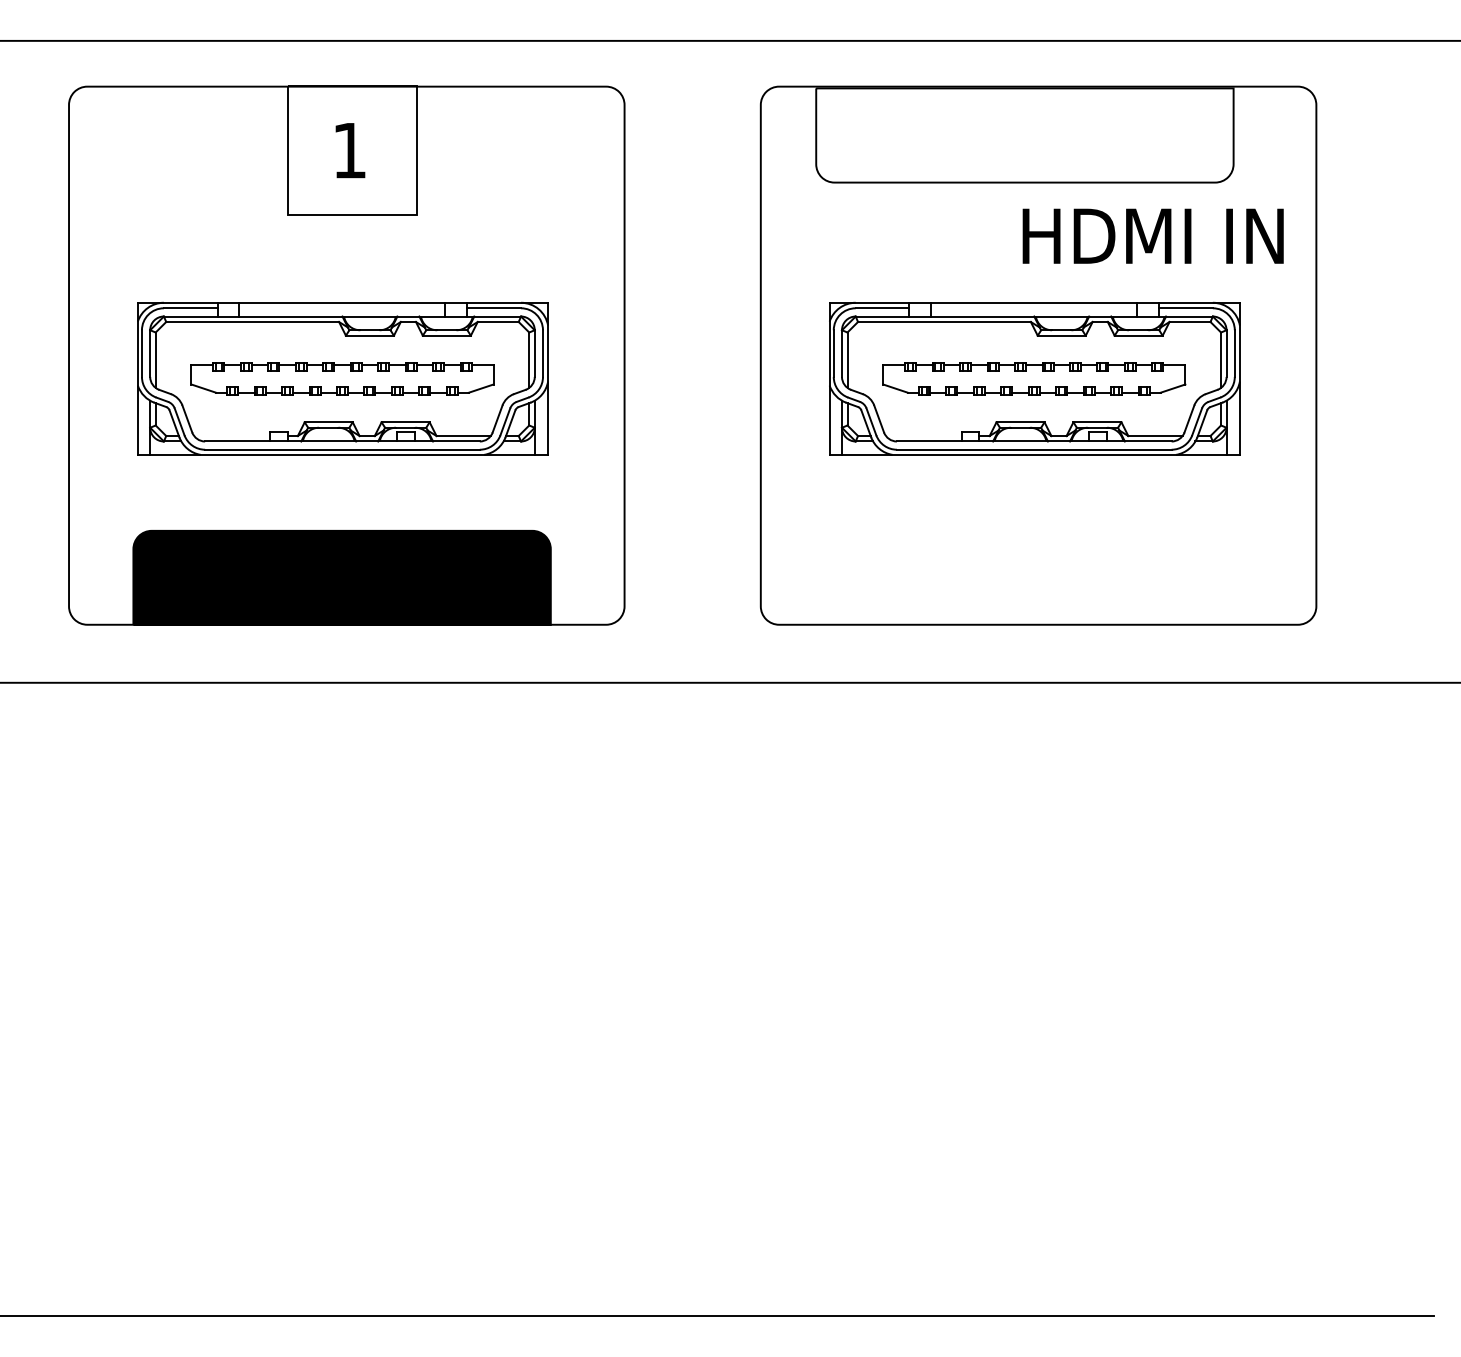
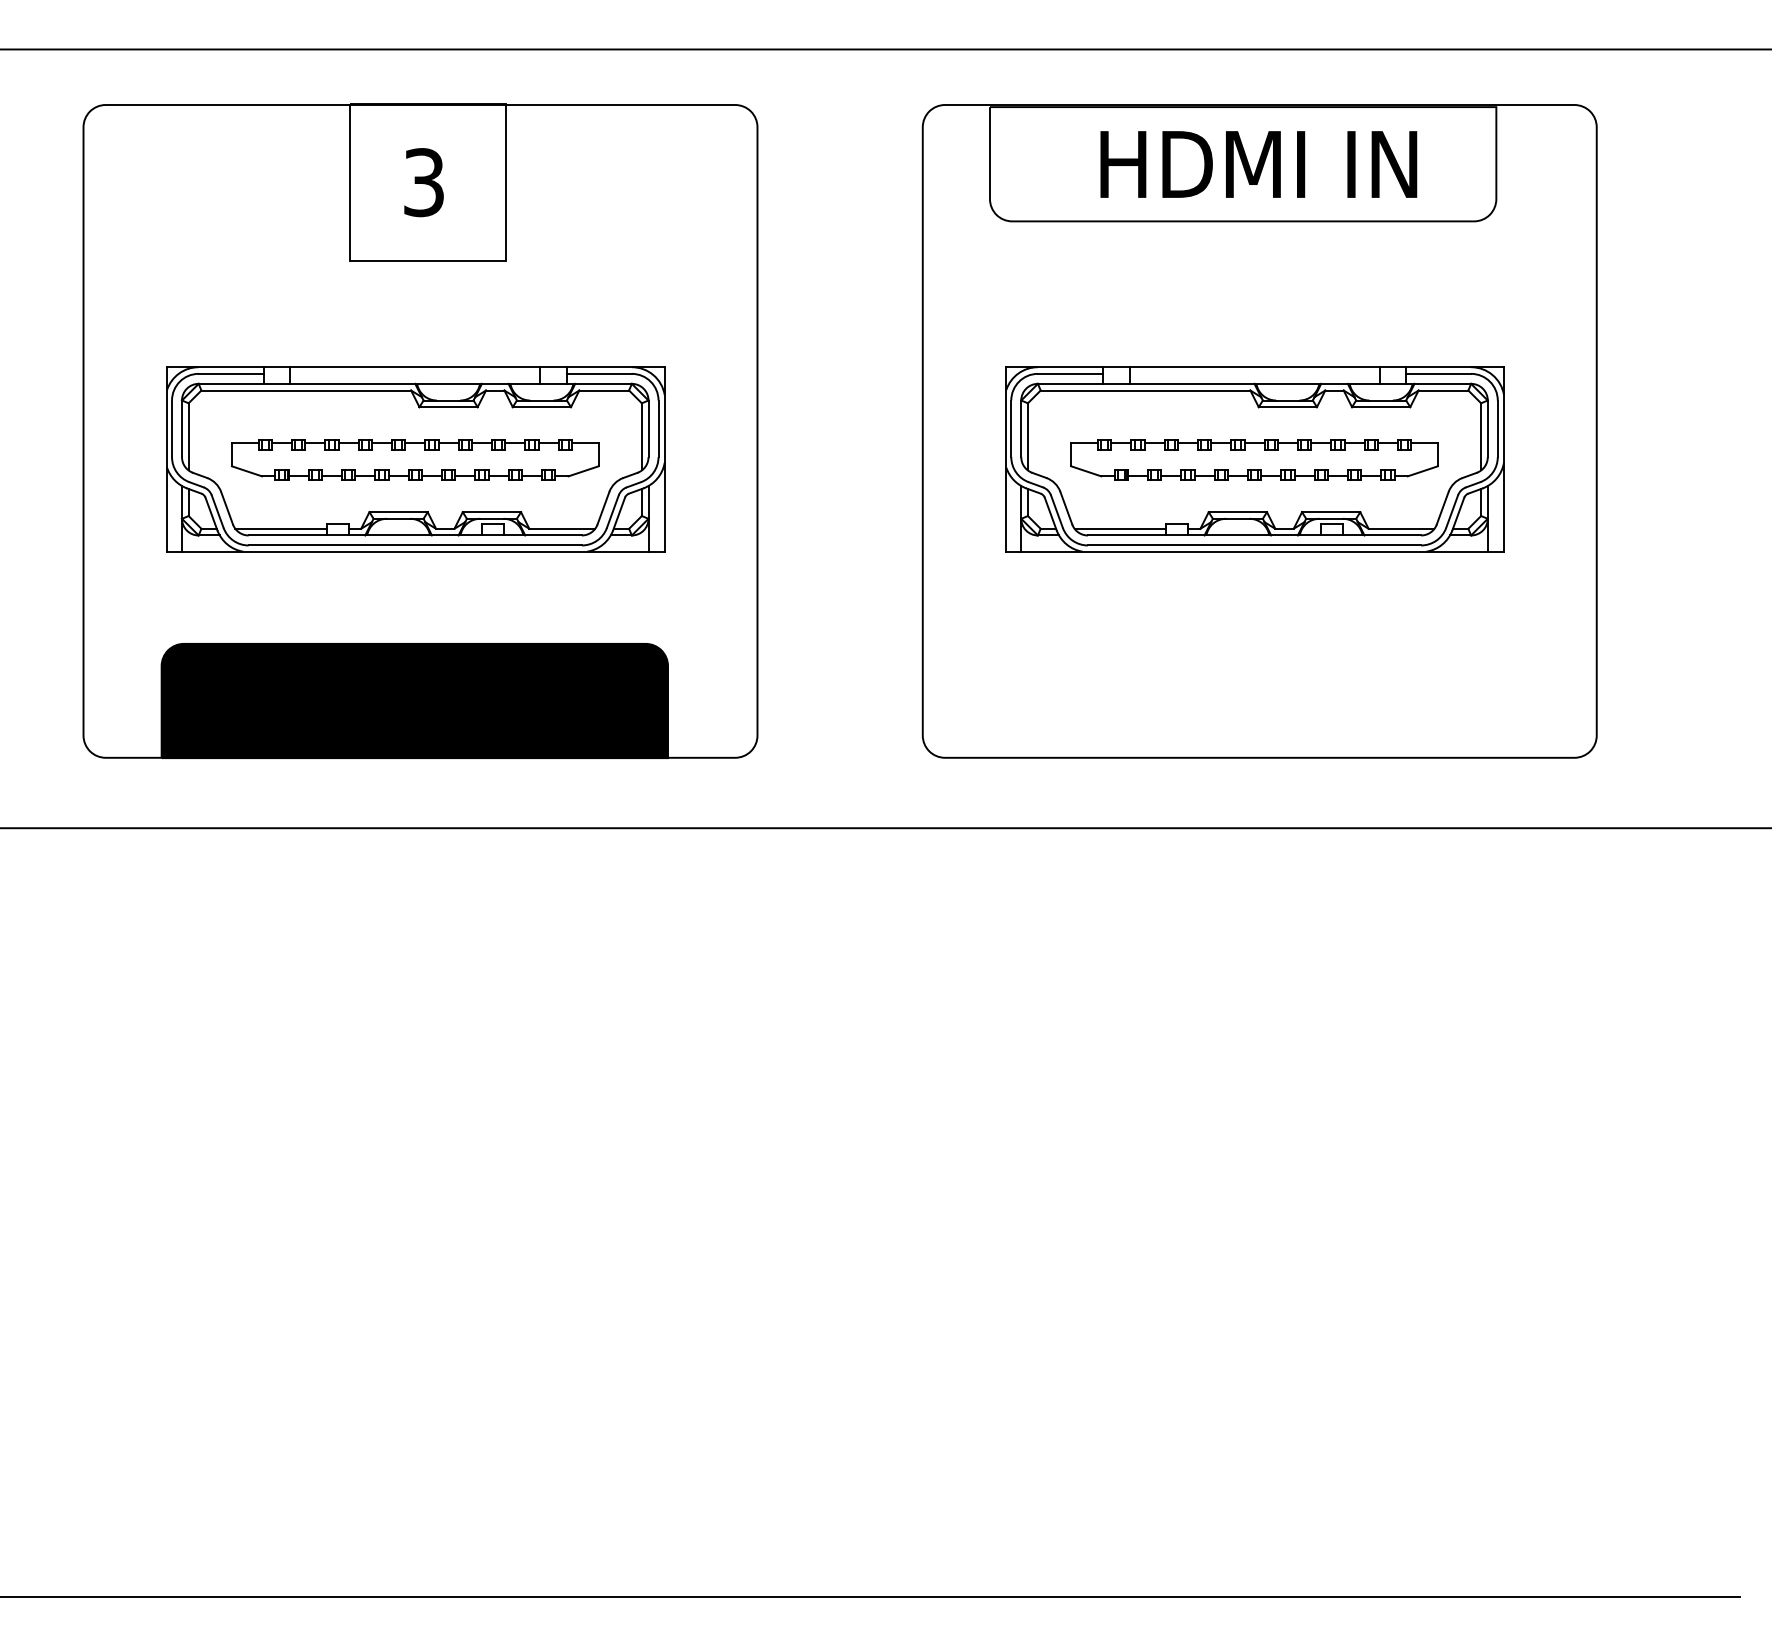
text: (349, 150) -> (423, 182), 1 -> 3
text: (1152, 236) -> (1258, 164), moved
line: (231, 435) -> (280, 528), added
line: (923, 435) -> (1120, 528), added

